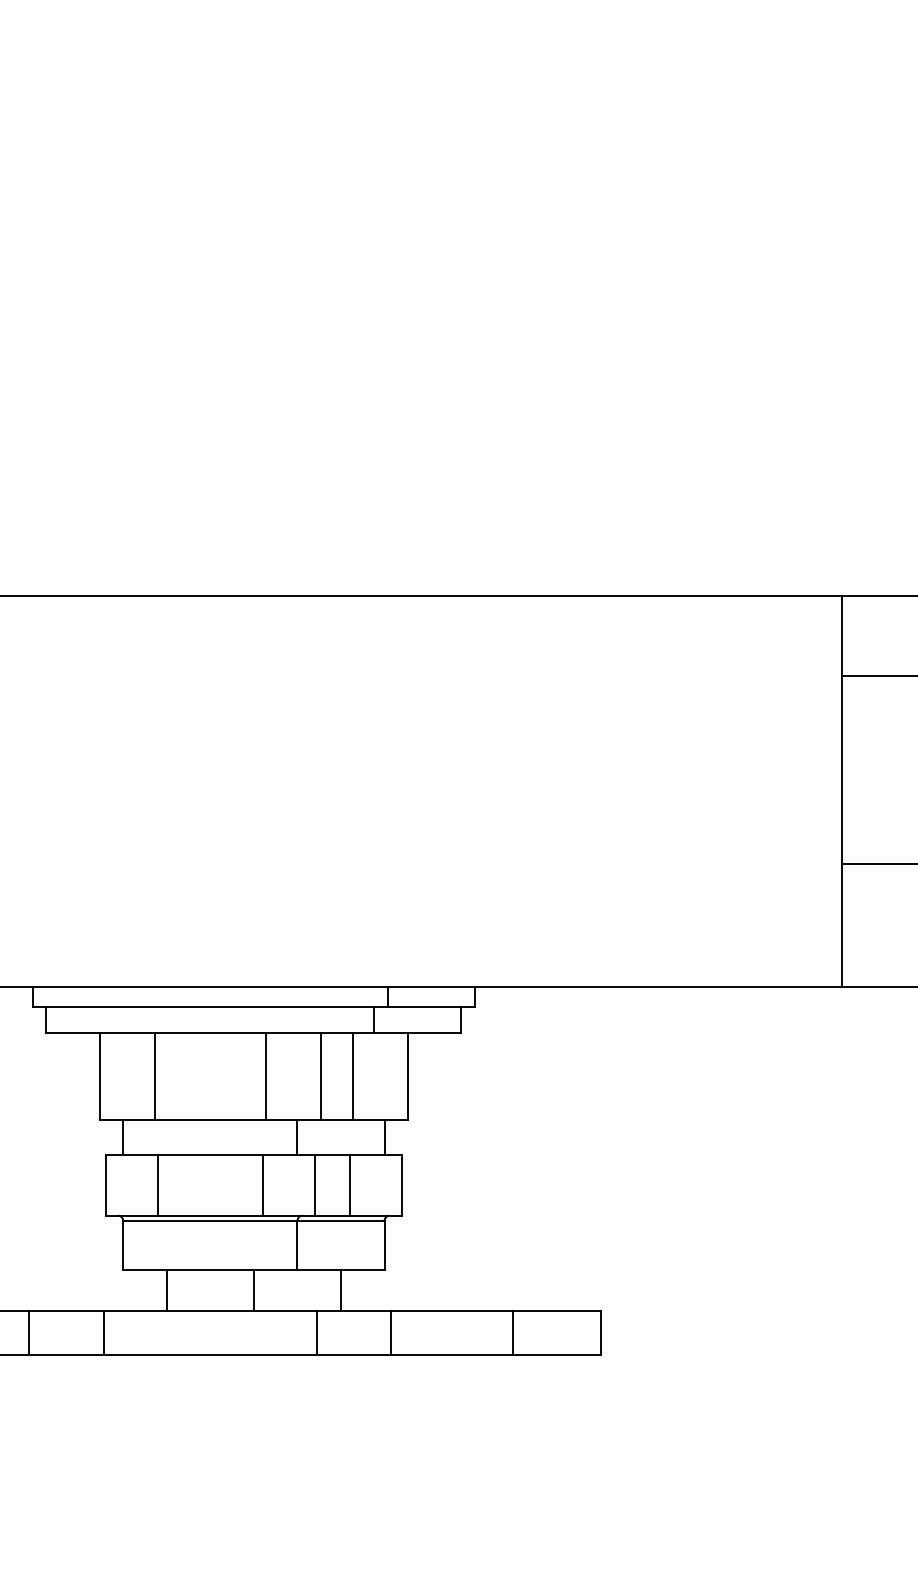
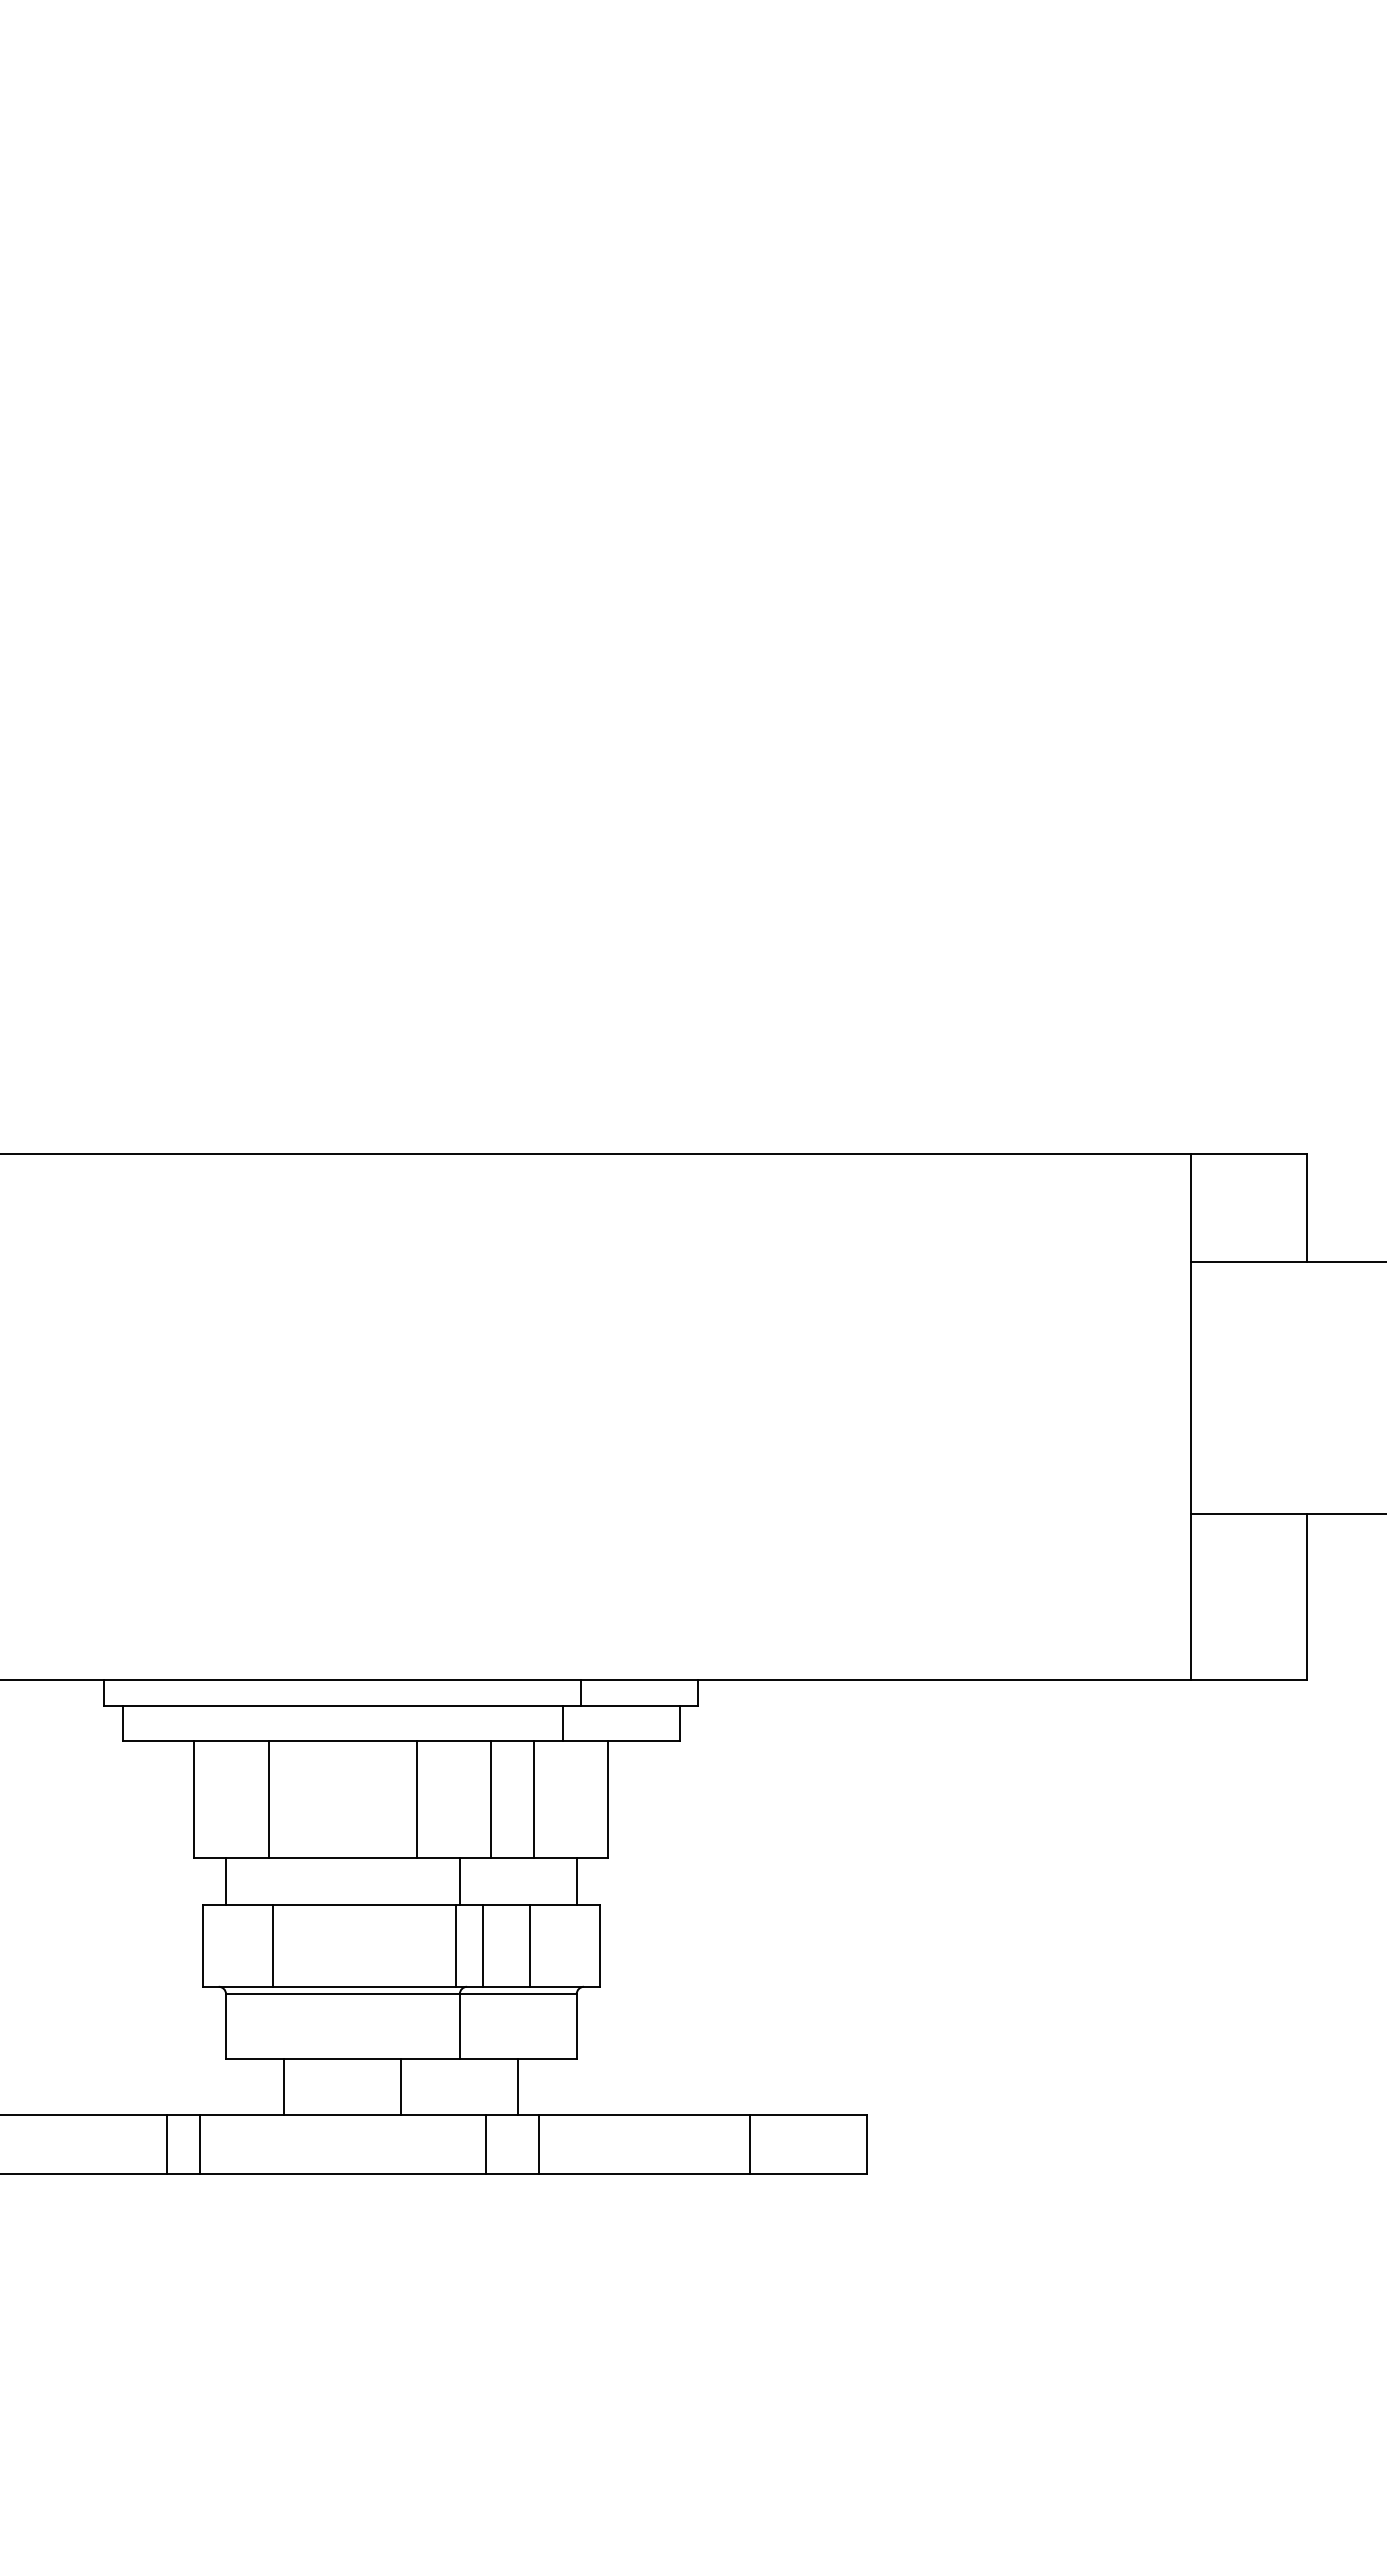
line: (262, 1184) -> (456, 1945), moved
line: (29, 1333) -> (167, 2144), moved
line: (391, 1333) -> (538, 2144), moved

